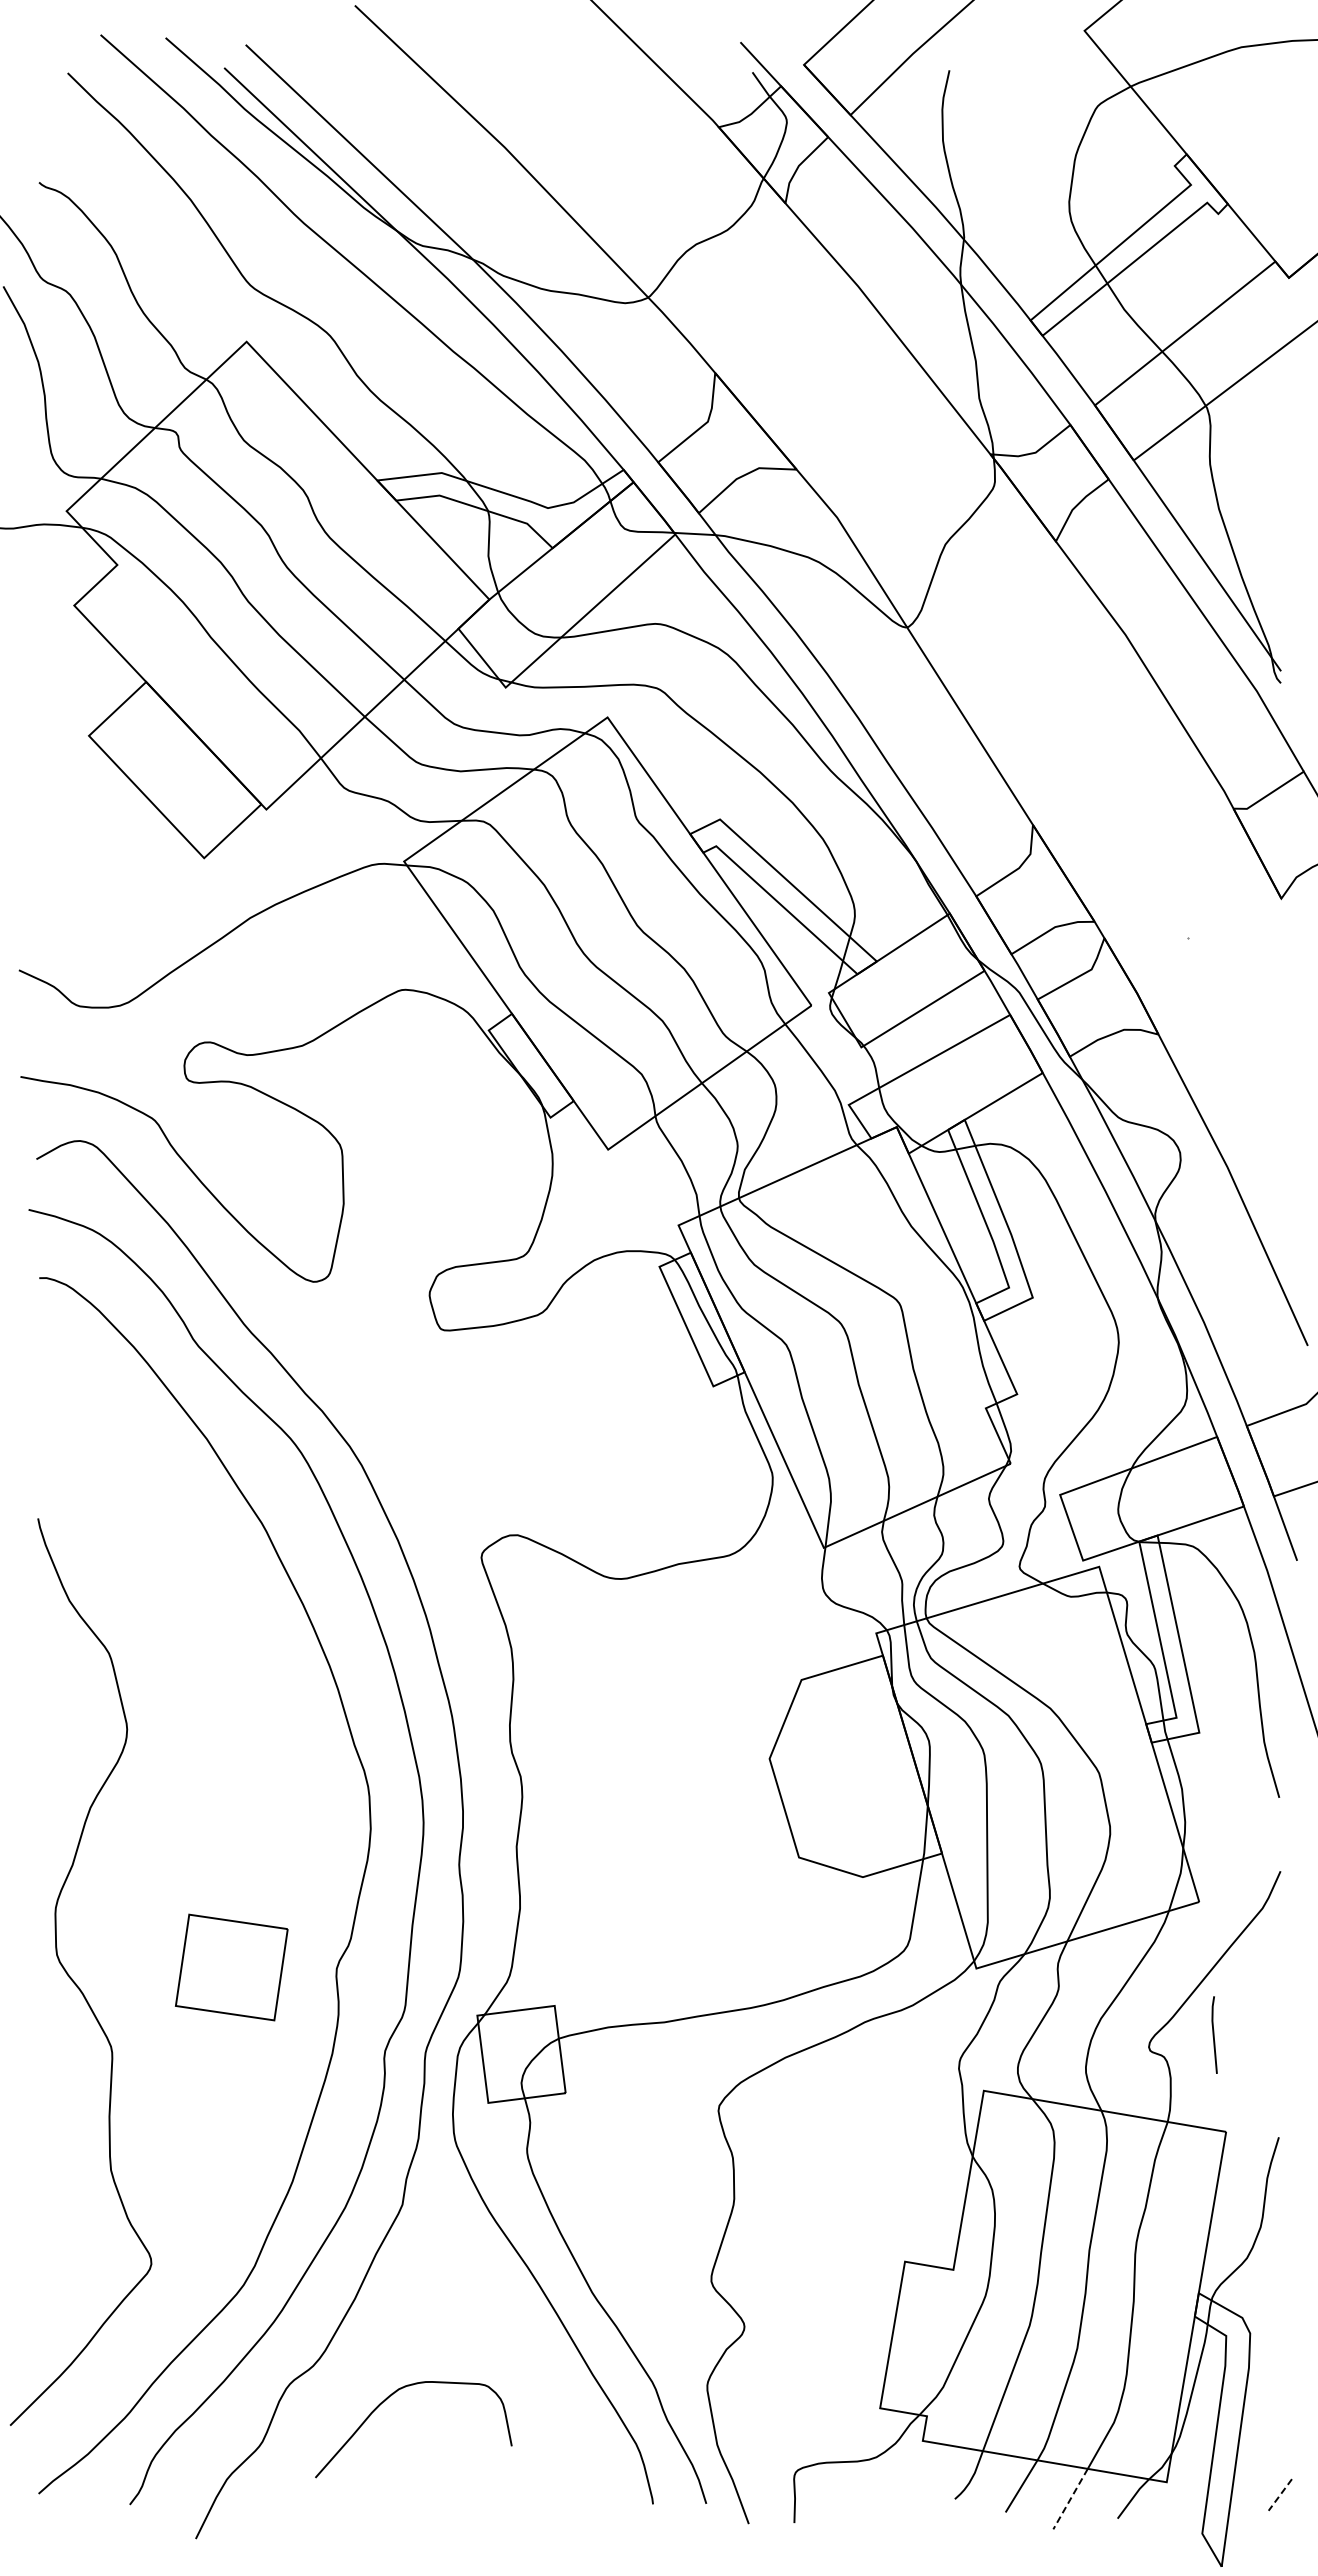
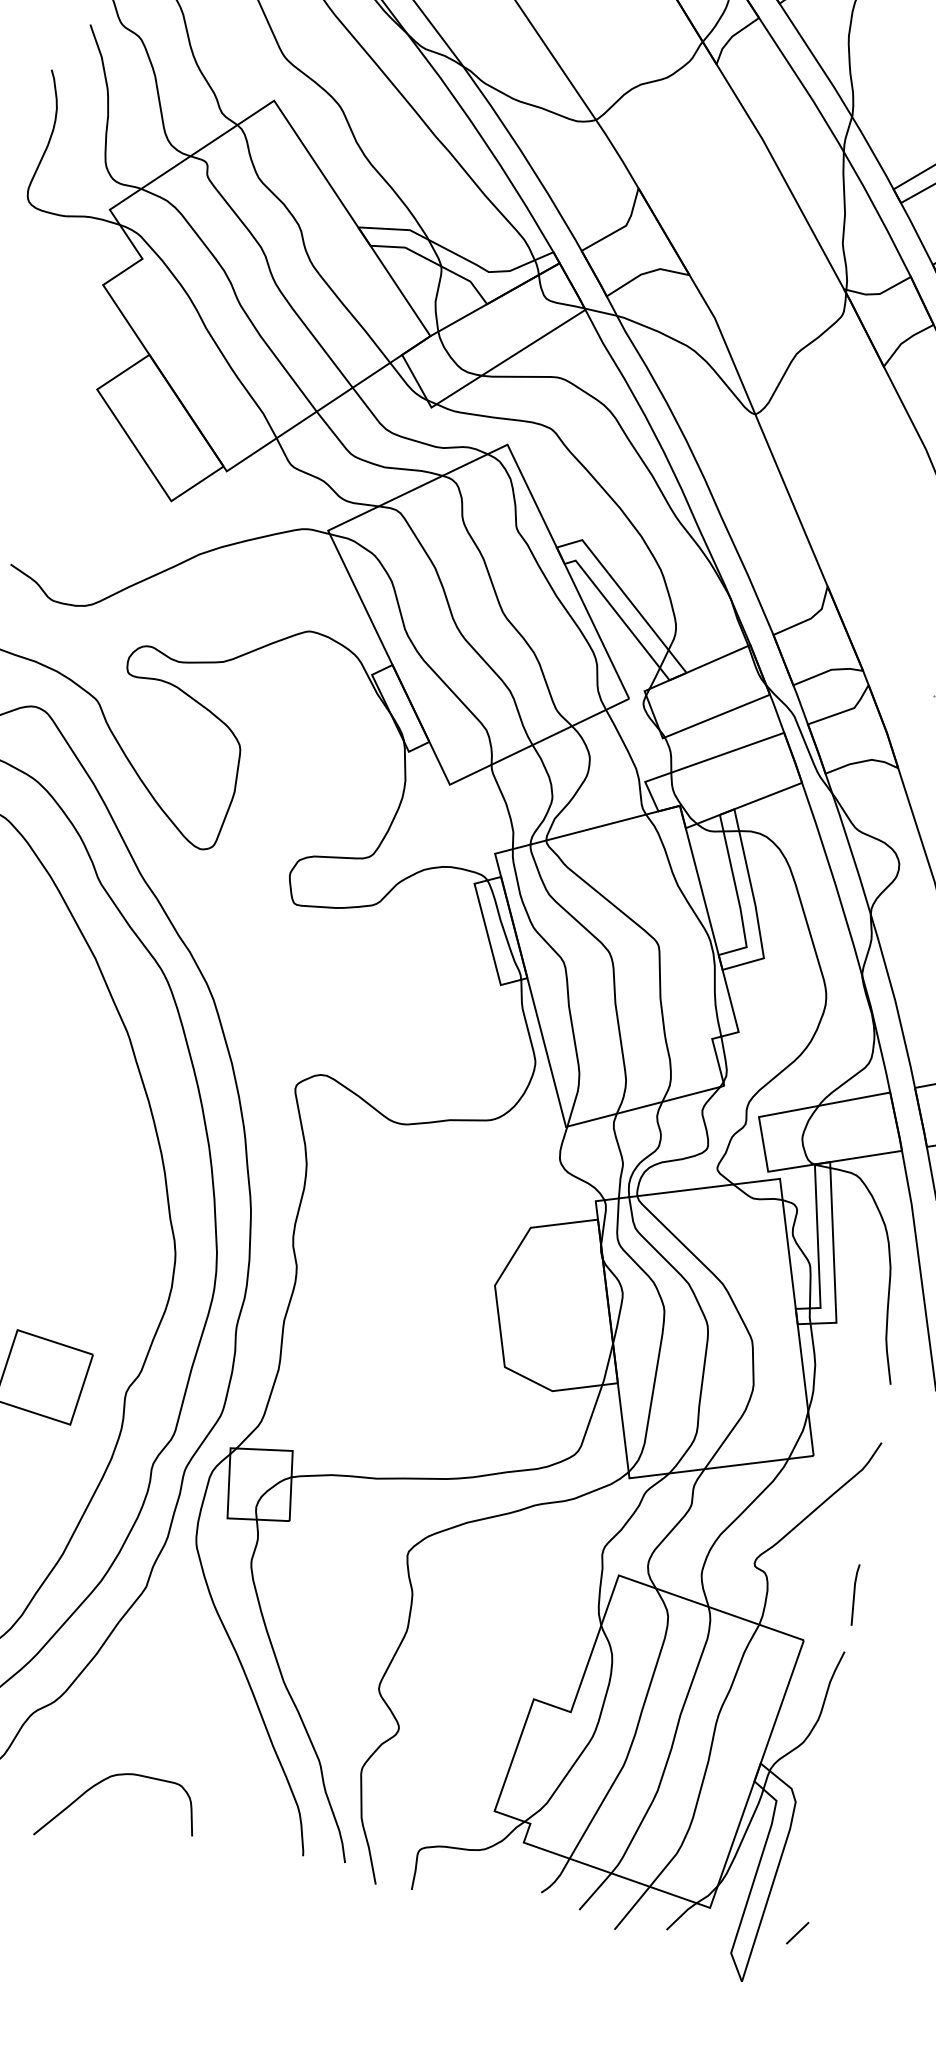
line: (1214, 2034) -> (854, 1594), moved
curve: (385, 2401) -> (98, 1784), moved
line: (1280, 2494) -> (797, 1932), dashed -> solid
line: (1070, 2499) -> (632, 1908), dashed -> solid

